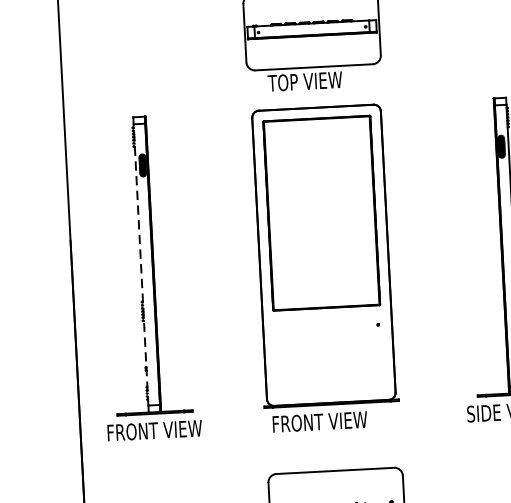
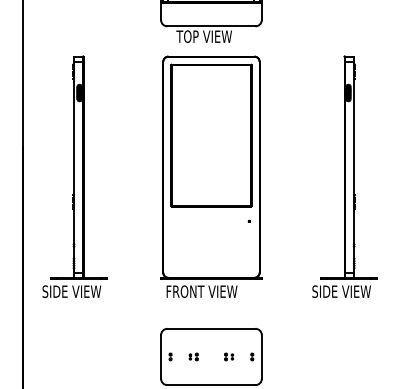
line: (141, 263) -> (74, 166), dashed -> solid
text: (153, 430) -> (77, 291), FRONT VIEW -> SIDE VIEW

